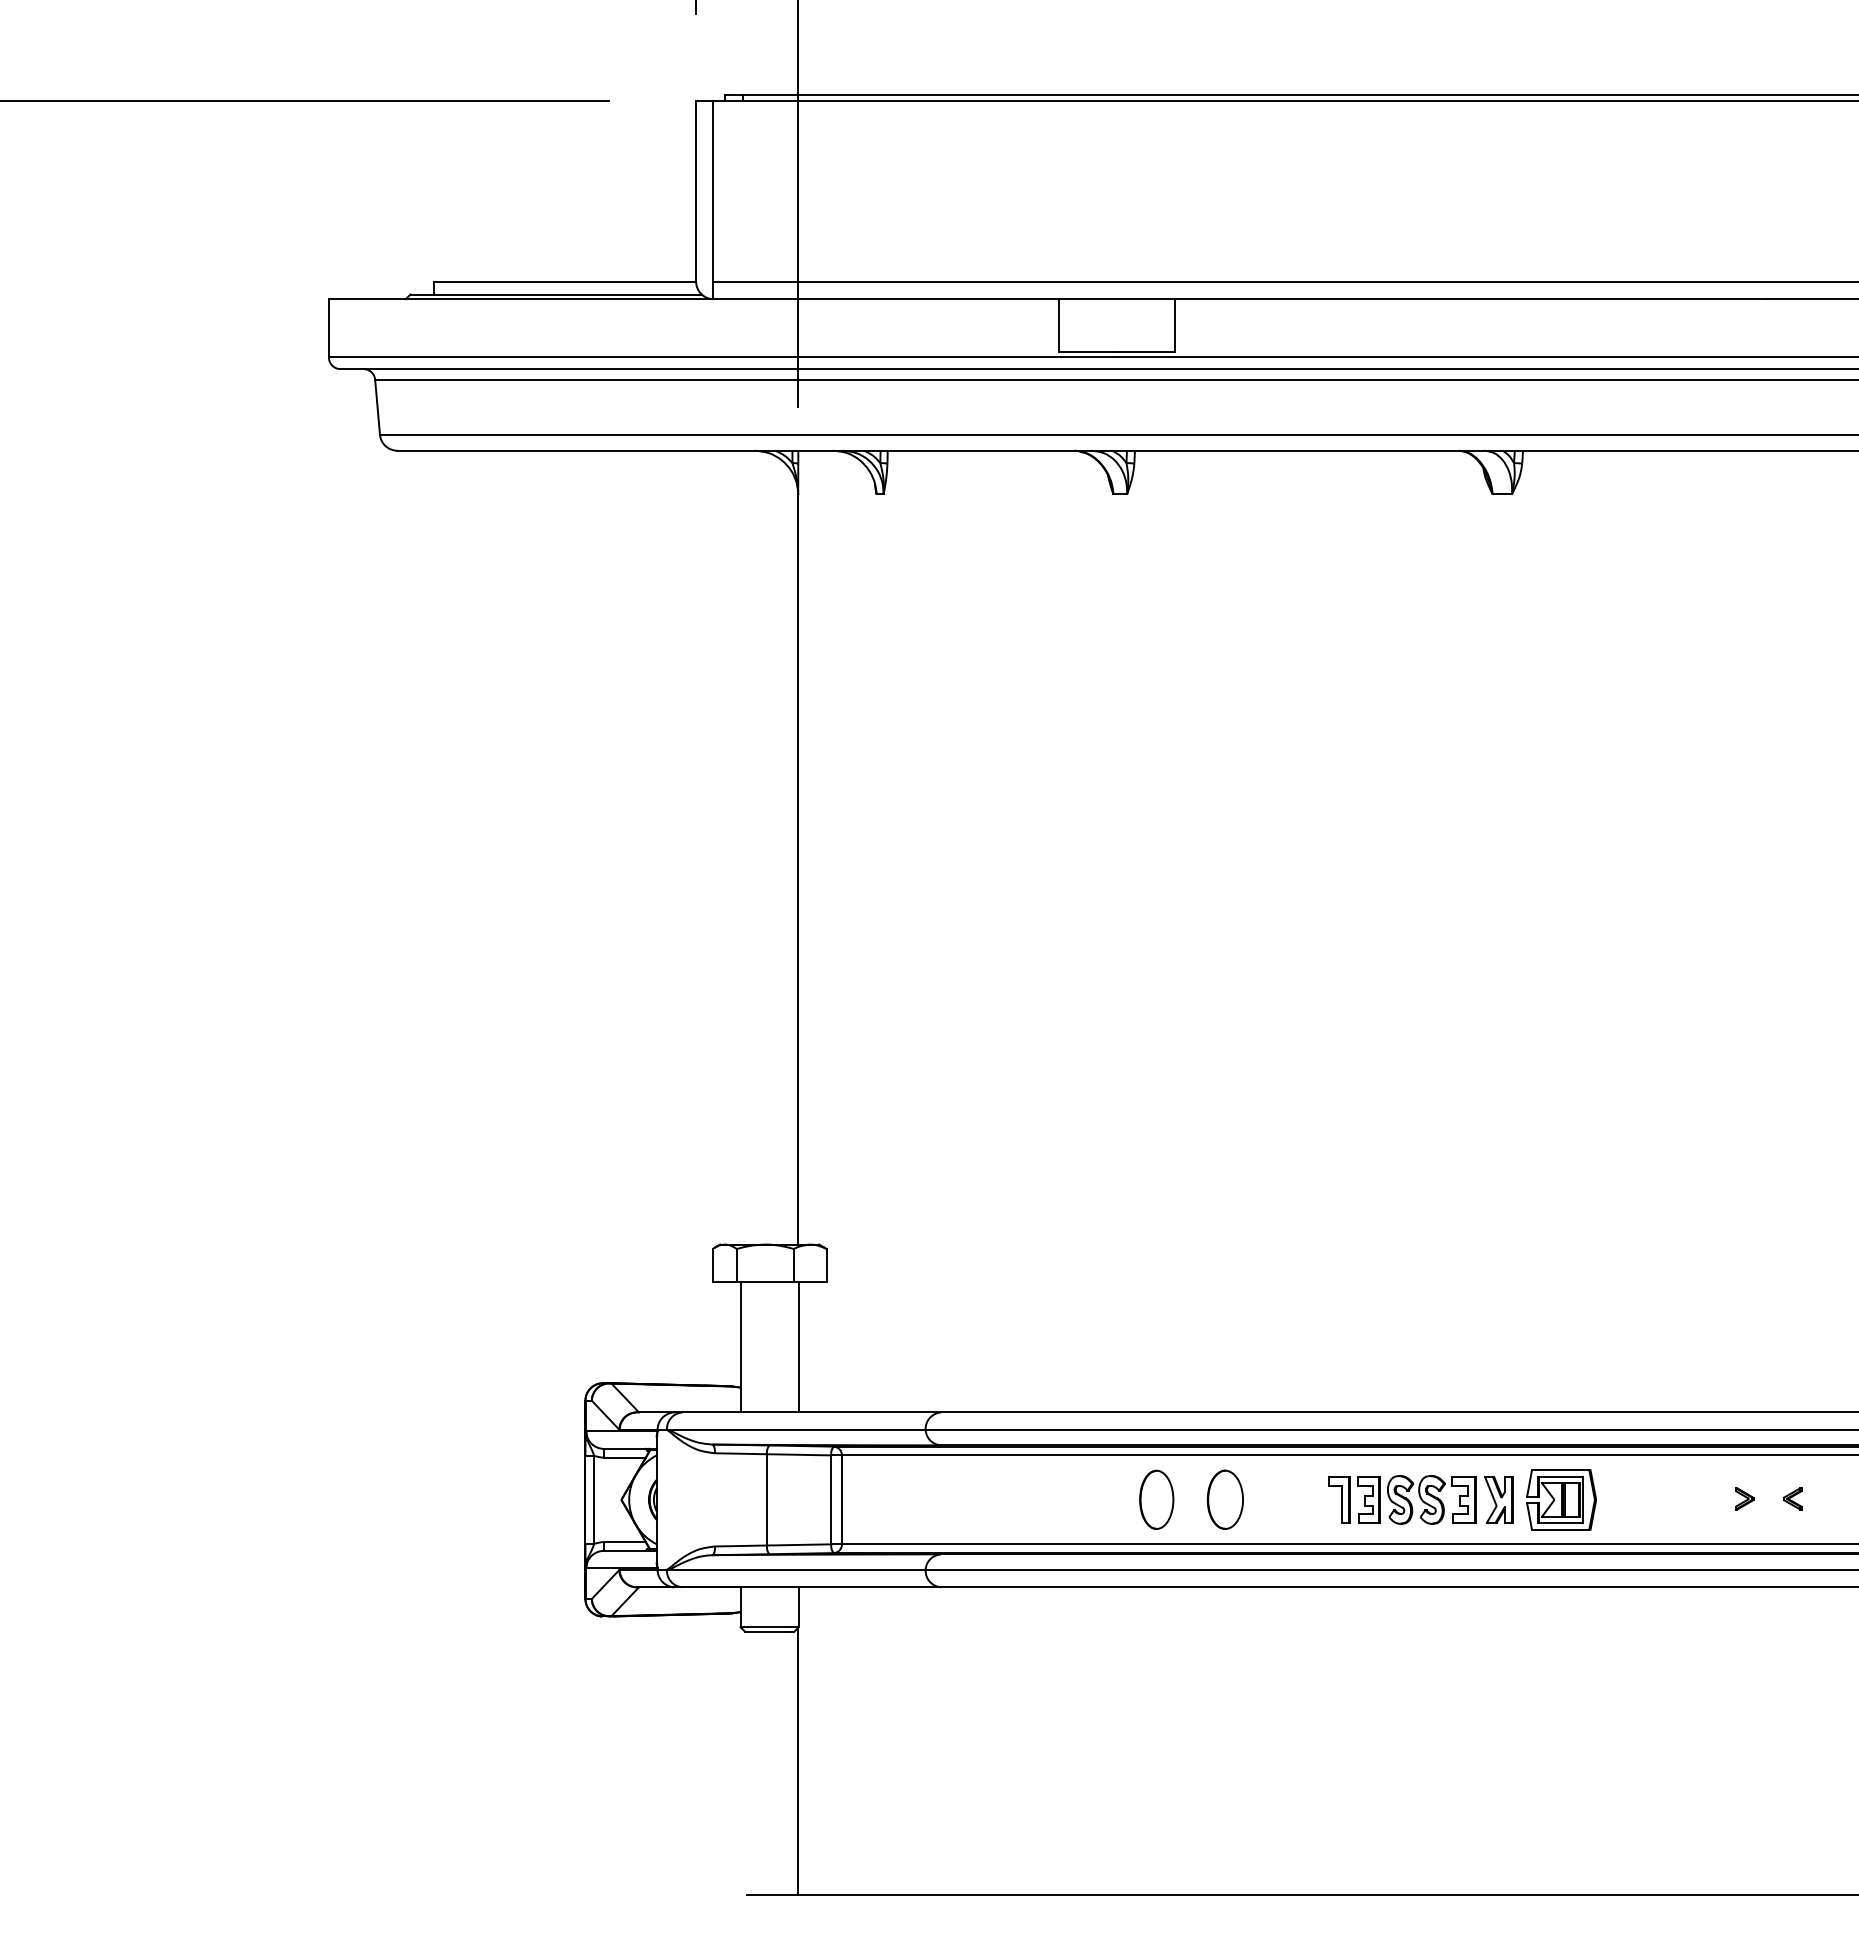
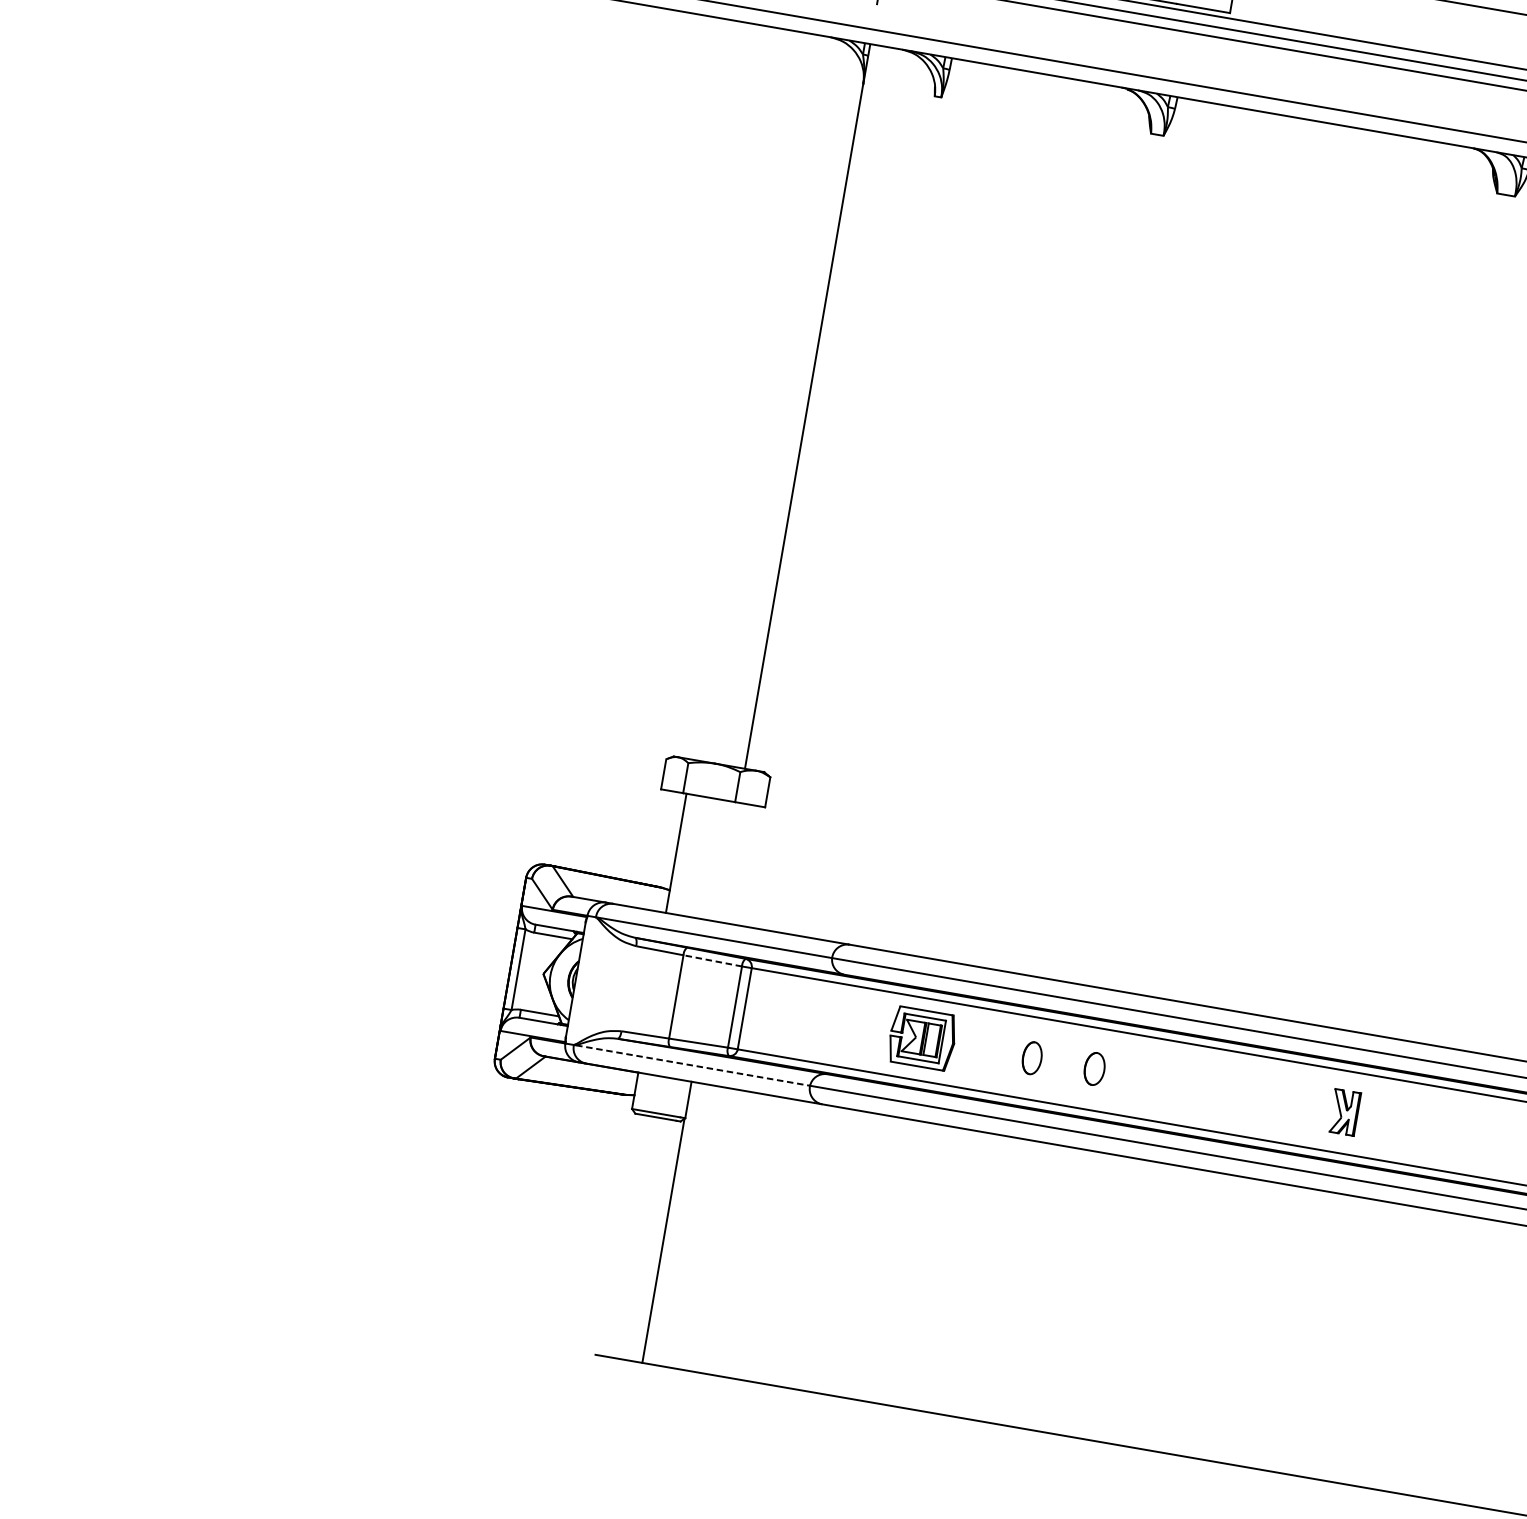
line: (798, 1346) -> (729, 861), removed
line: (798, 1454) -> (712, 960), solid -> dashed
part: (1156, 1499) -> (1031, 1058), size x0.6
part: (1224, 1499) -> (1094, 1068), size x0.6
part: (1402, 1499) -> (1256, 1096), removed
part: (1561, 1499) -> (922, 1038), moved
line: (797, 1569) -> (693, 1065), solid -> dashed

